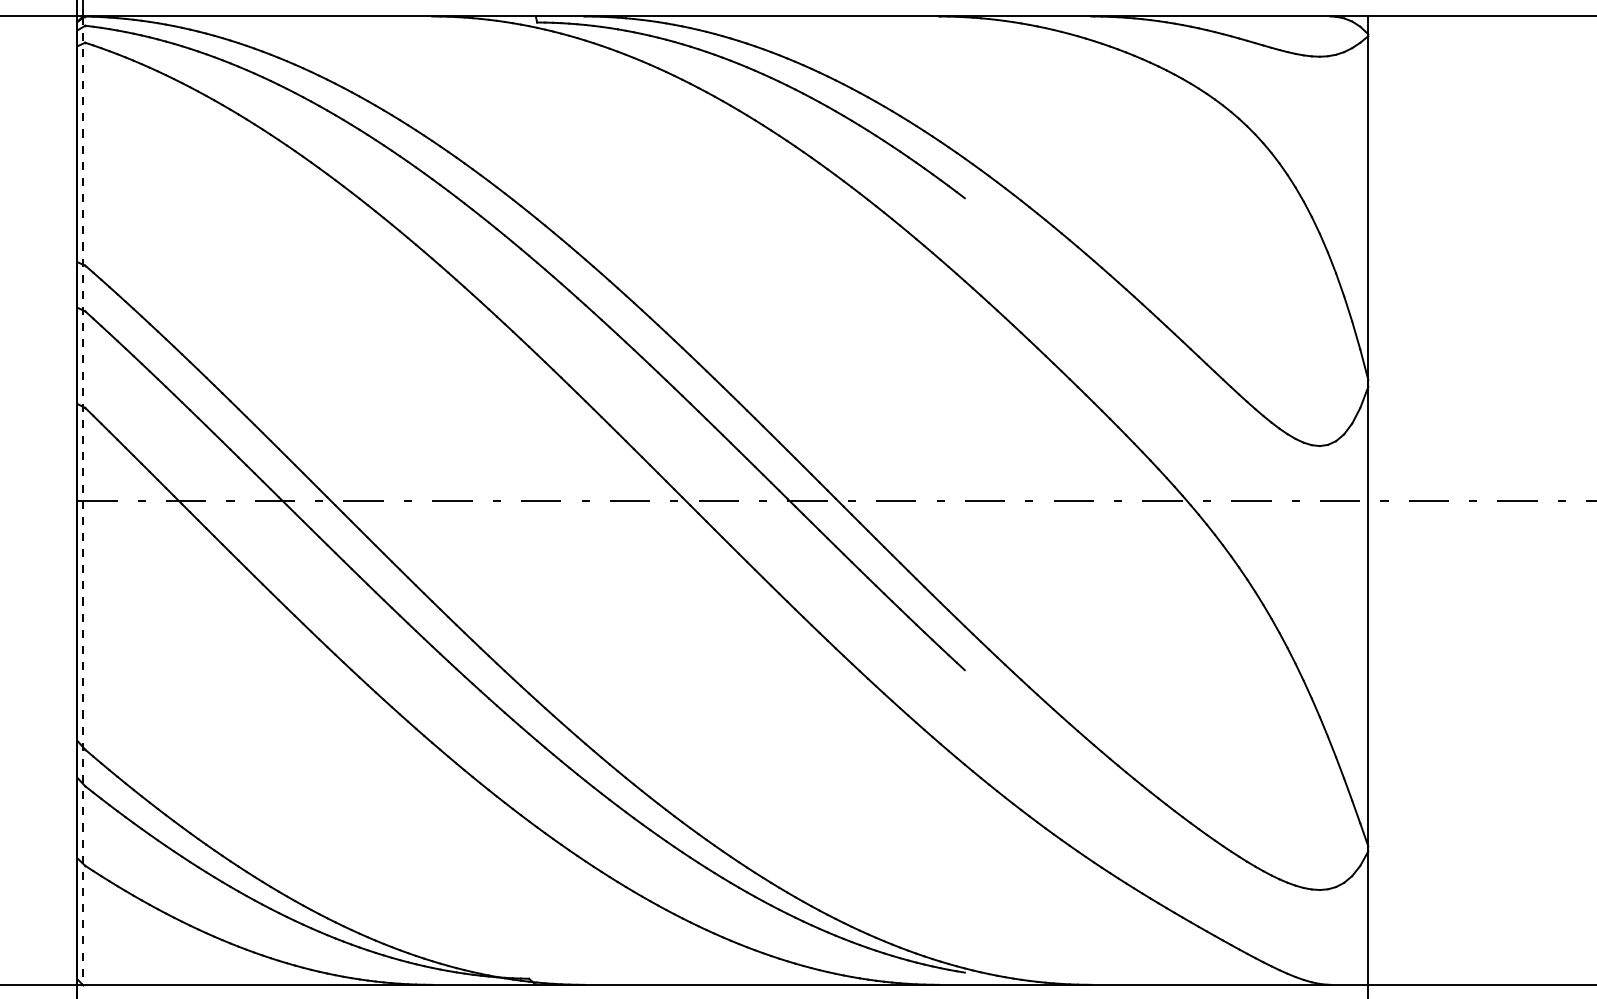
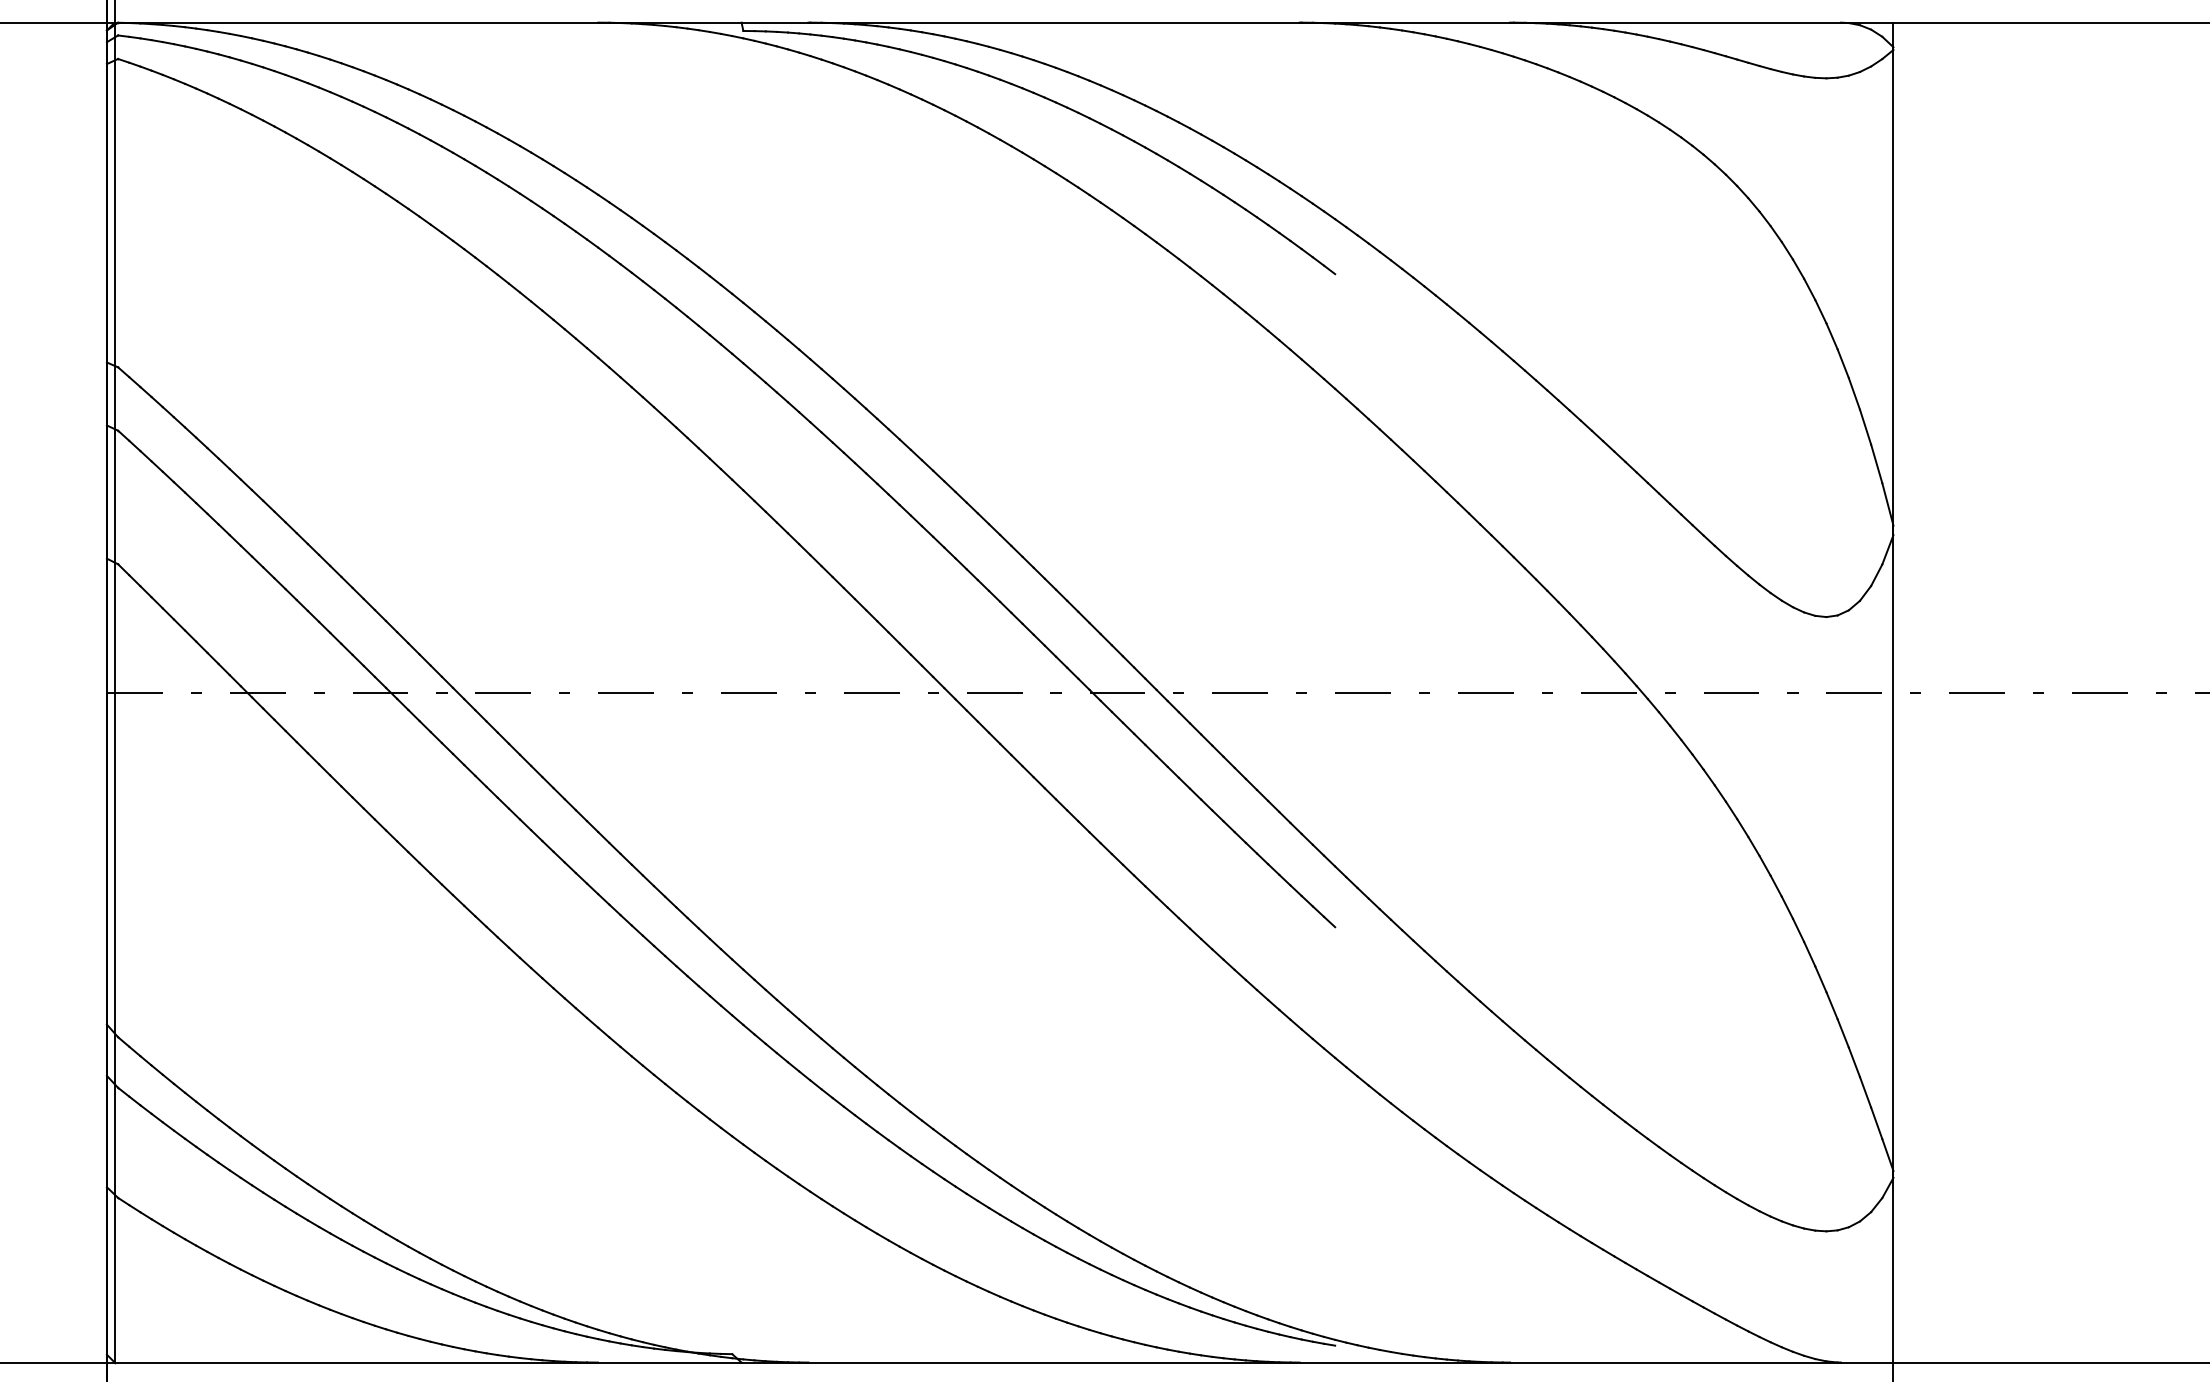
line: (82, 500) -> (114, 692), dashed -> solid

